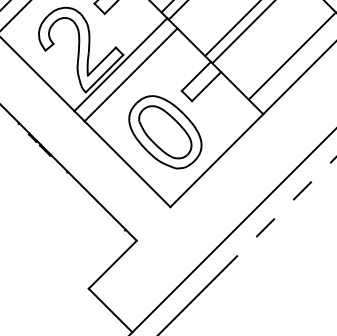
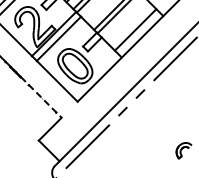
line: (94, 198) -> (41, 97), solid -> dashed

